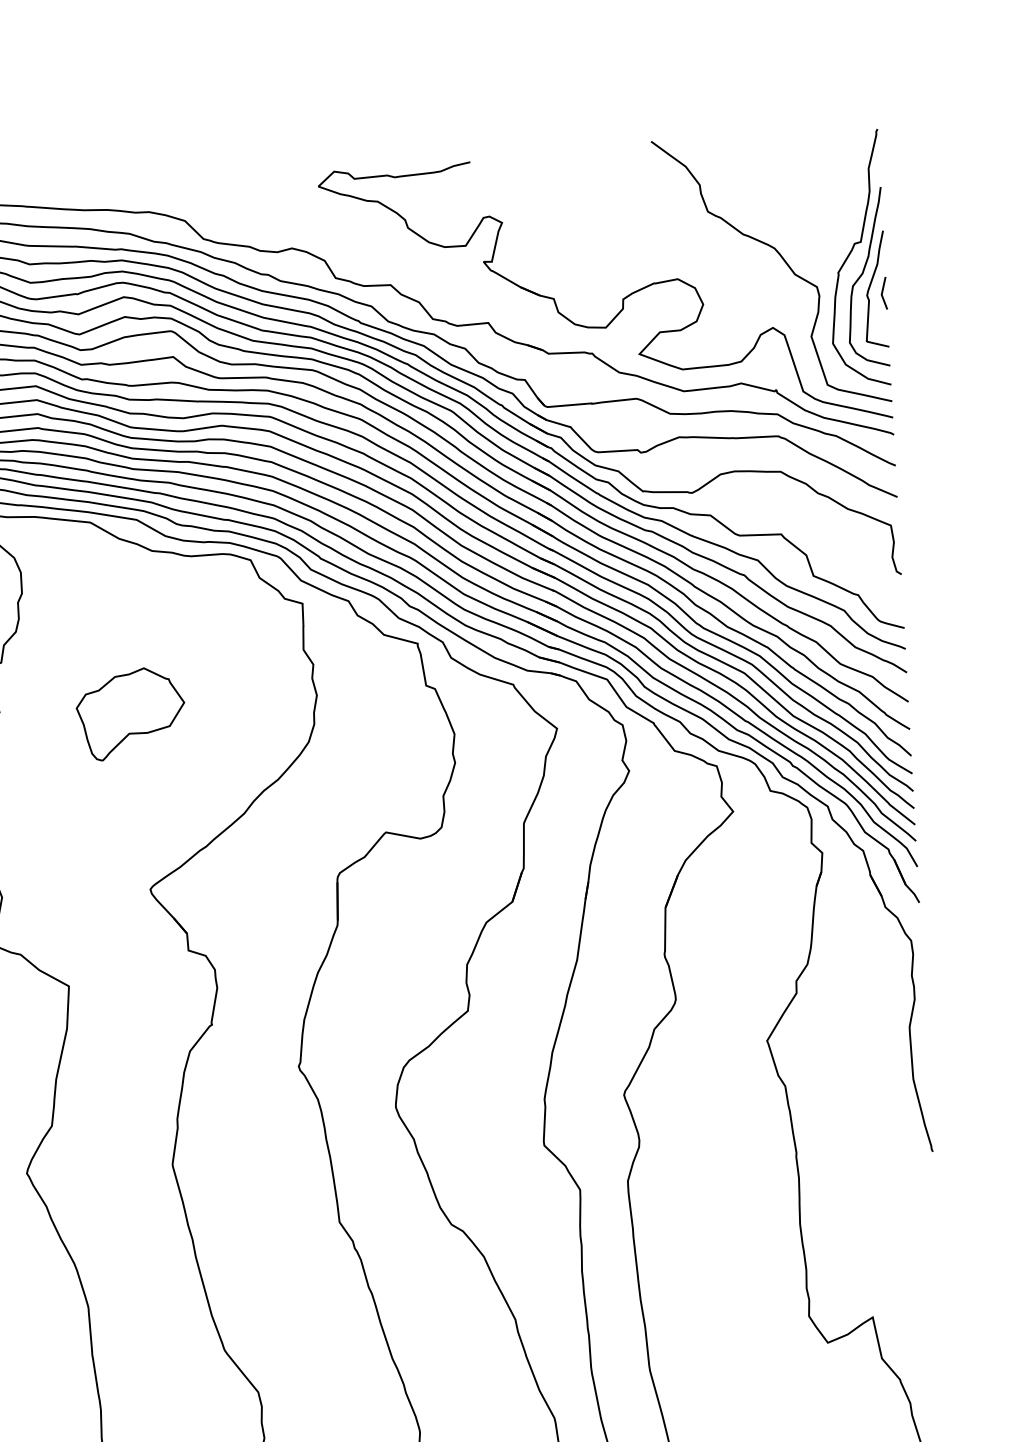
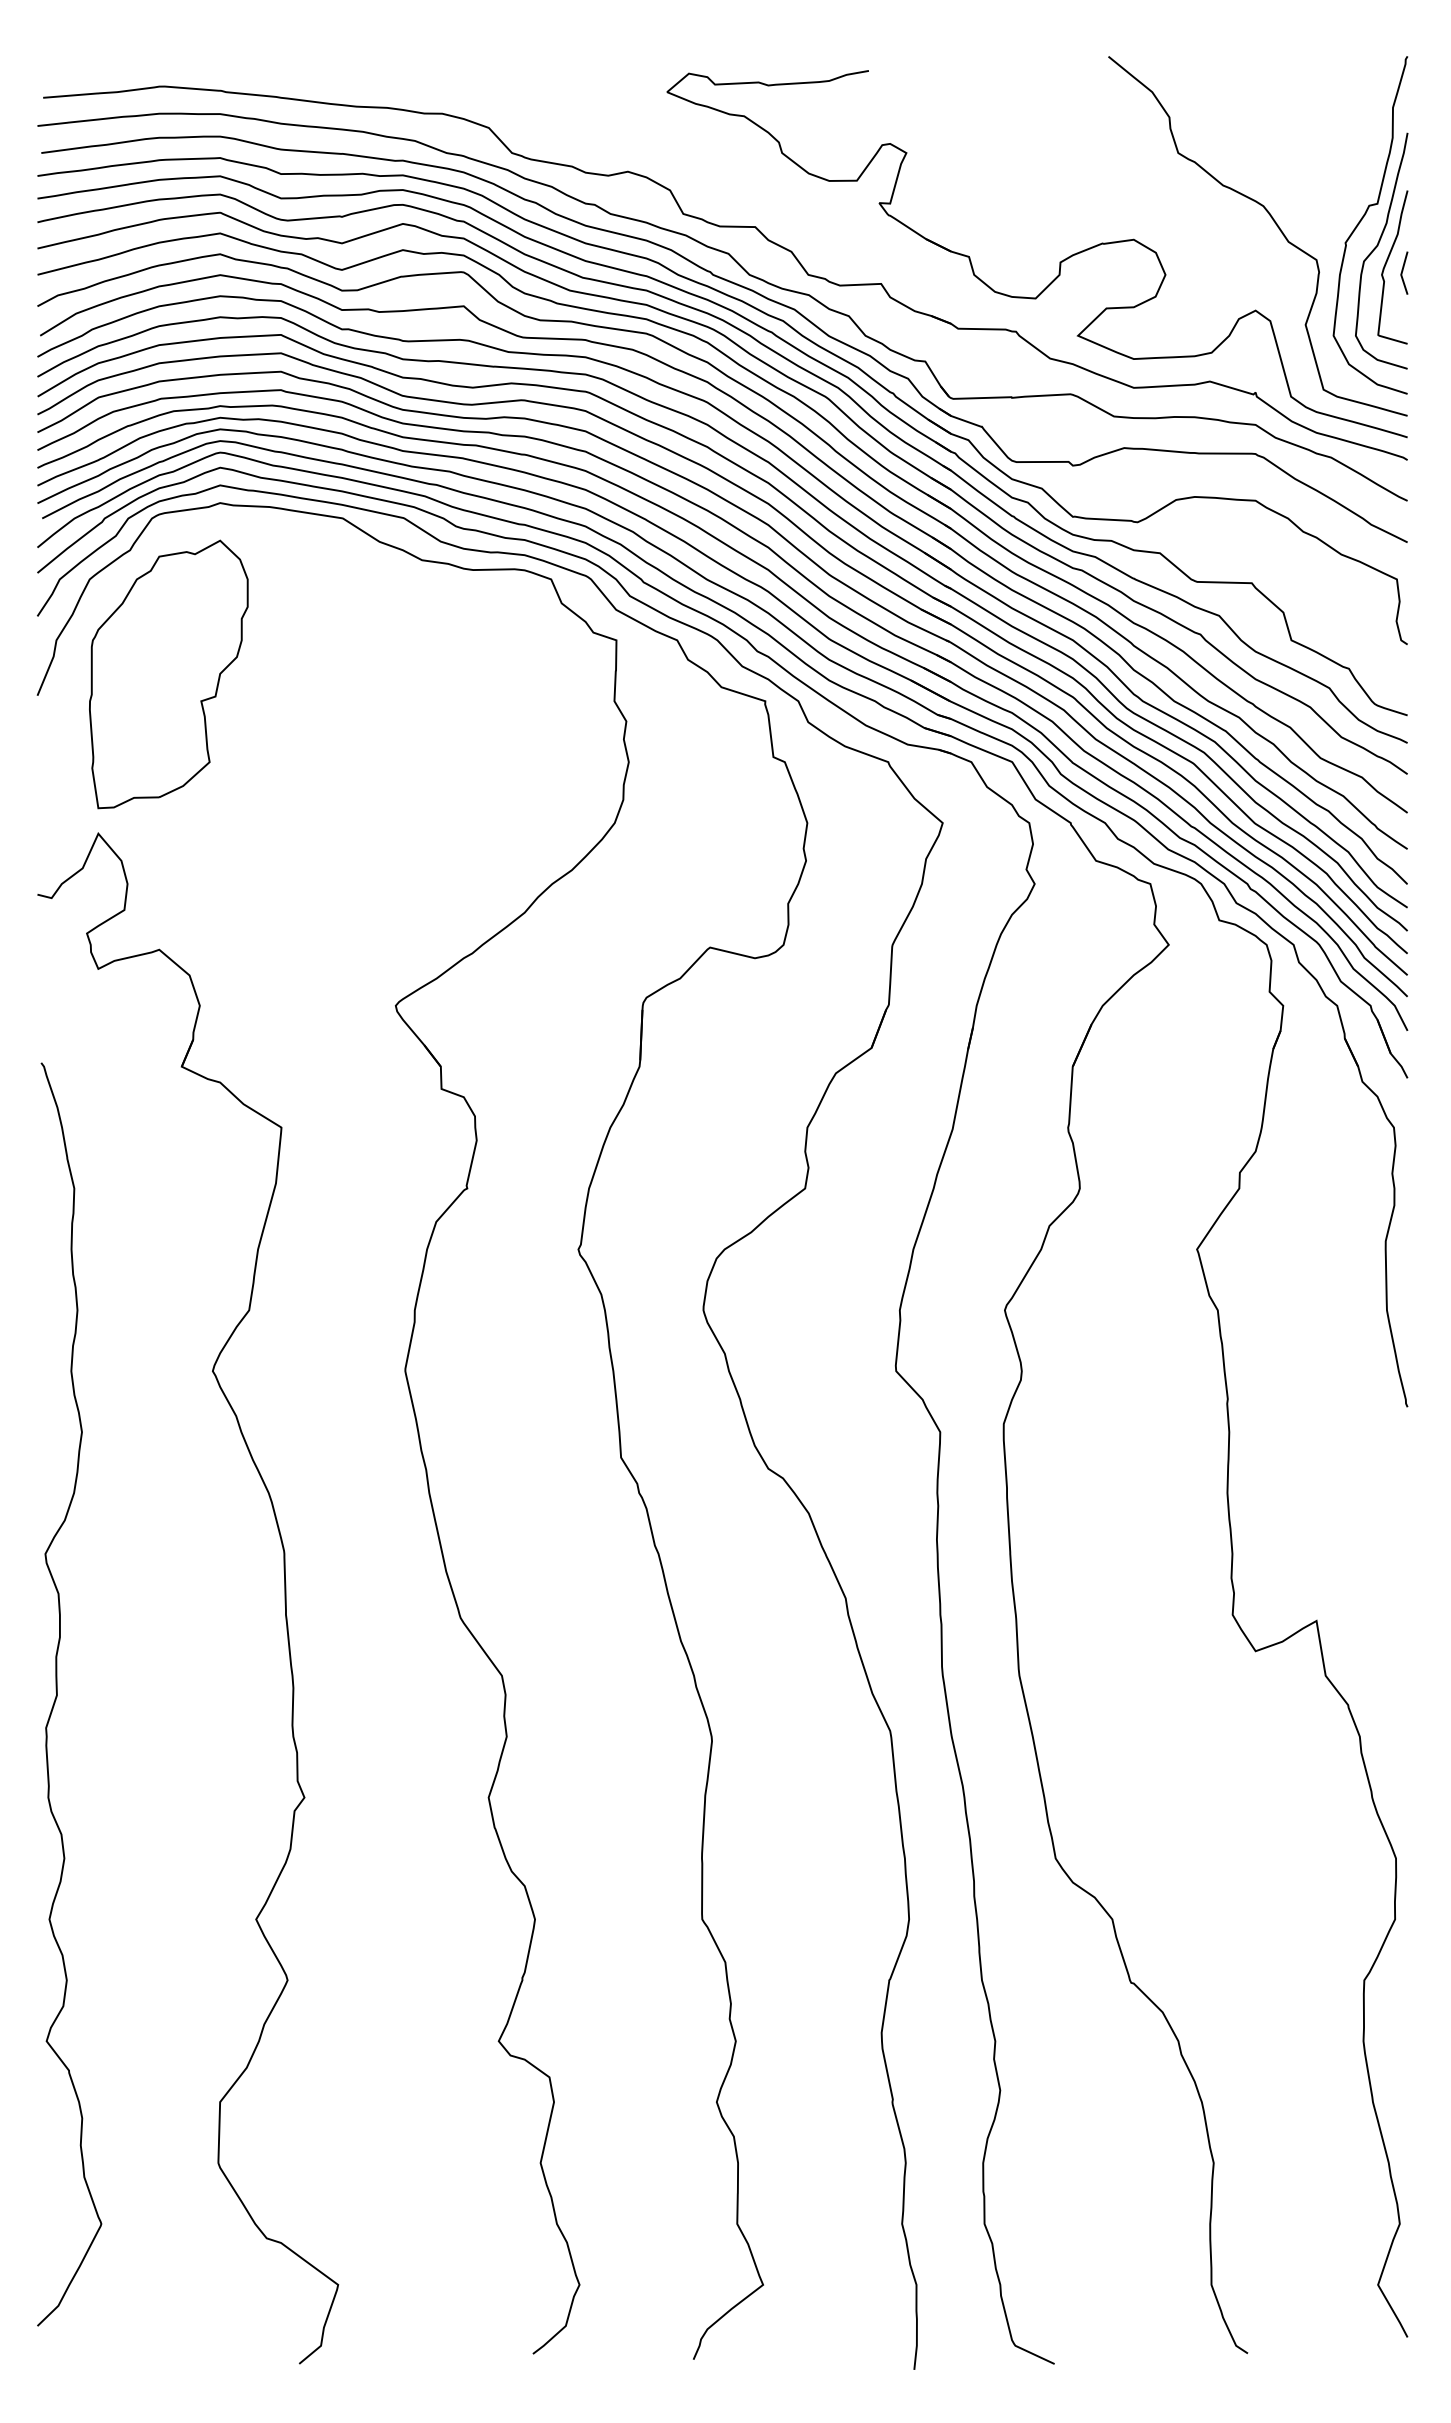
part: (130, 714) -> (382, 773), removed

